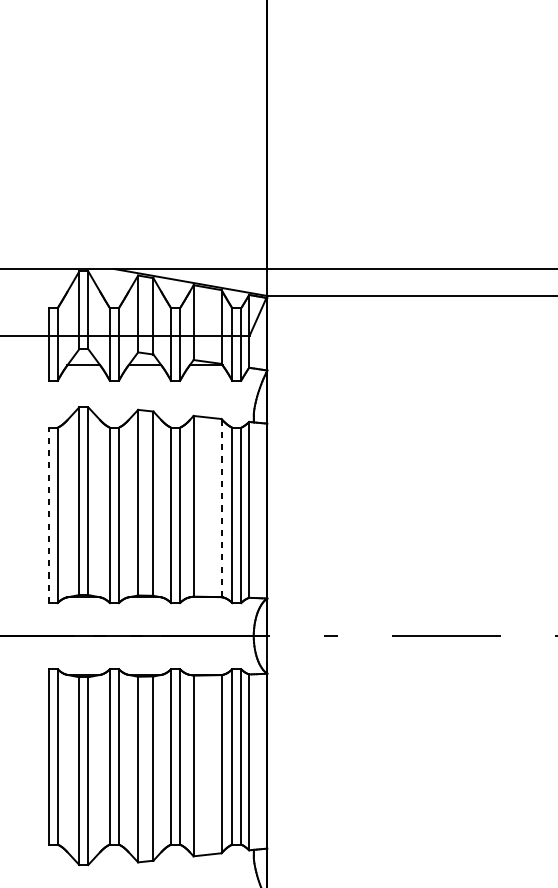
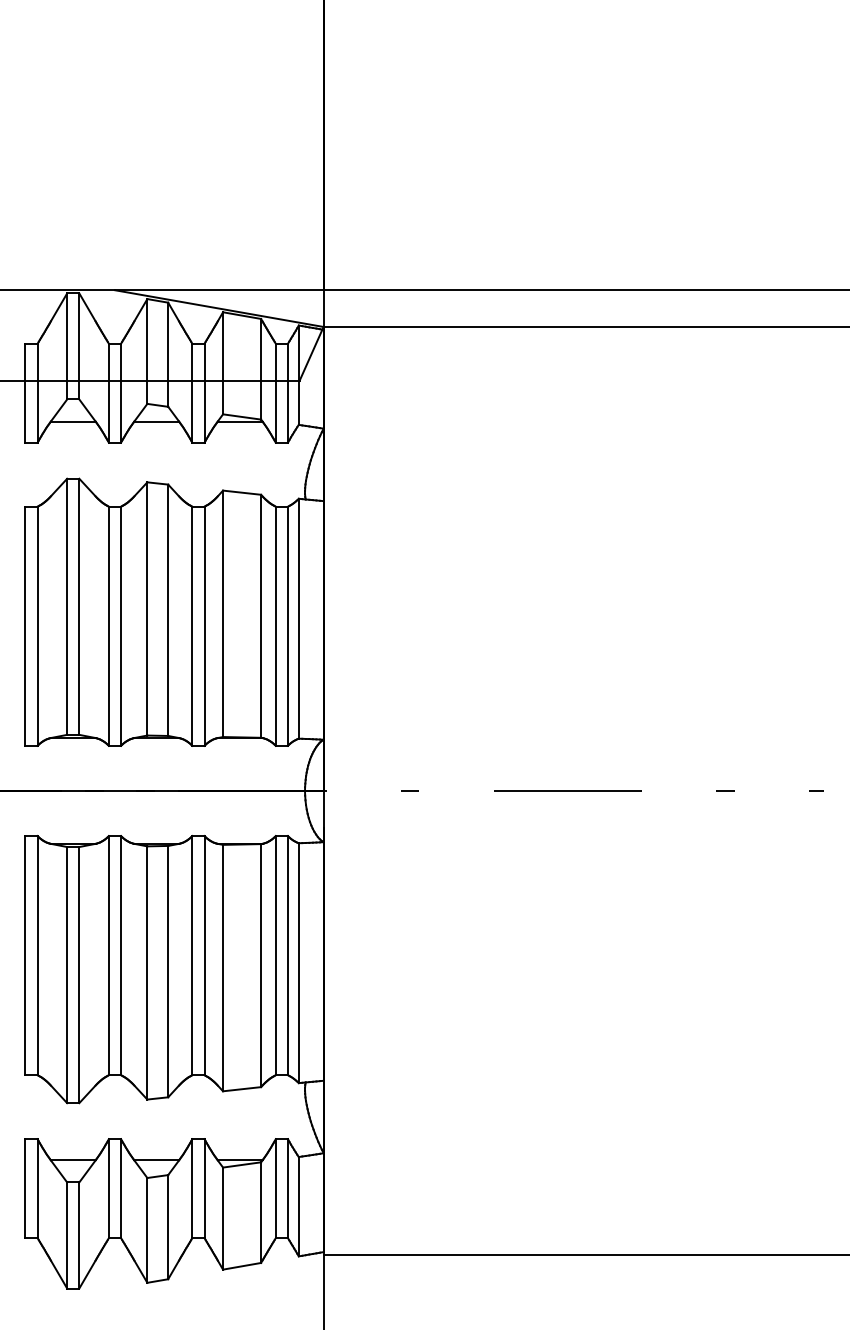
line: (221, 508) -> (261, 616), dashed -> solid
line: (48, 515) -> (25, 626), dashed -> solid

